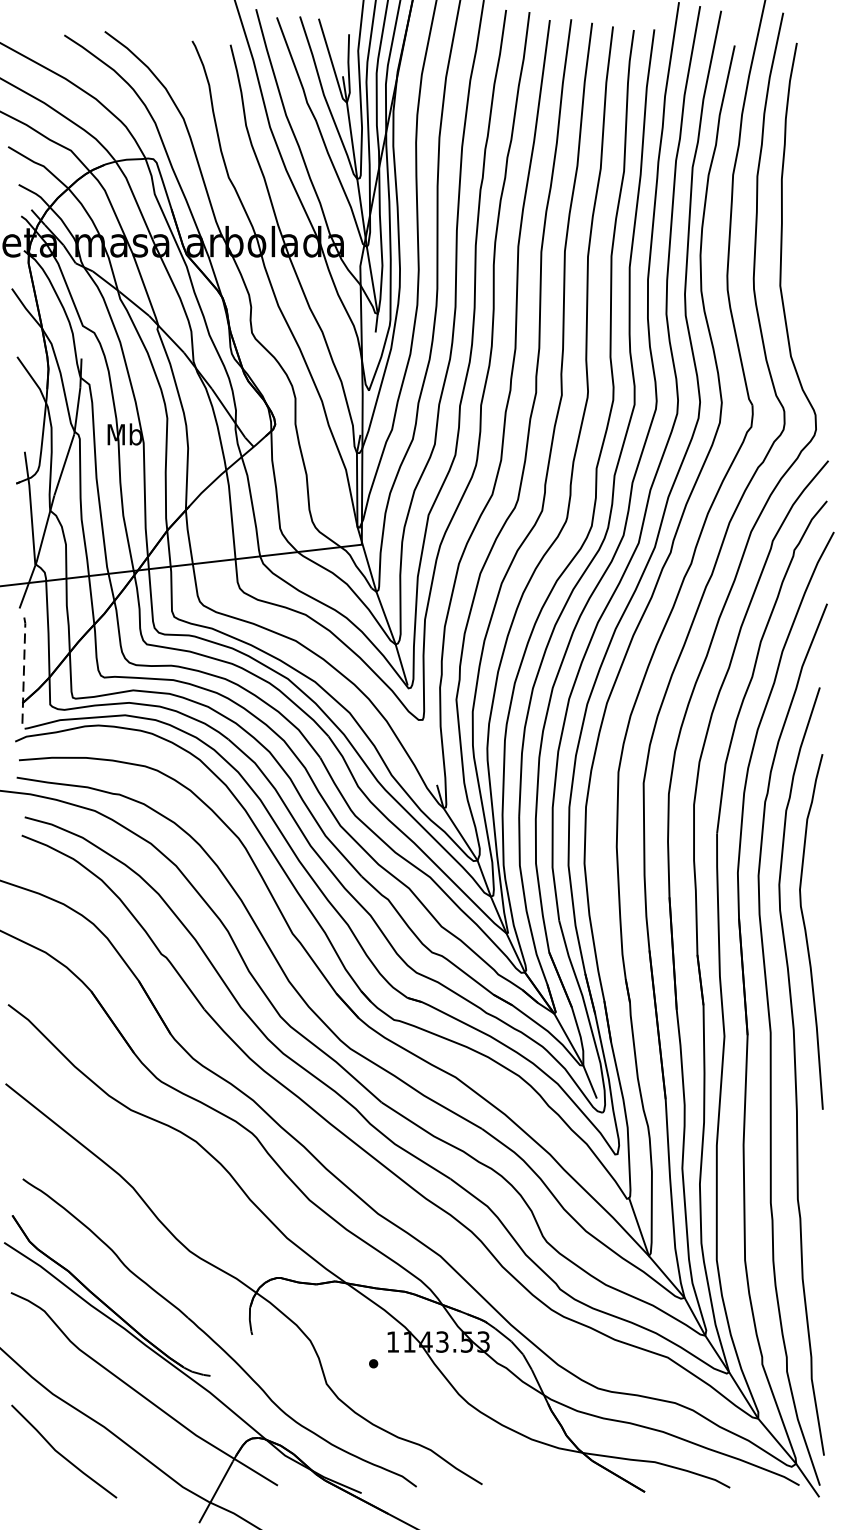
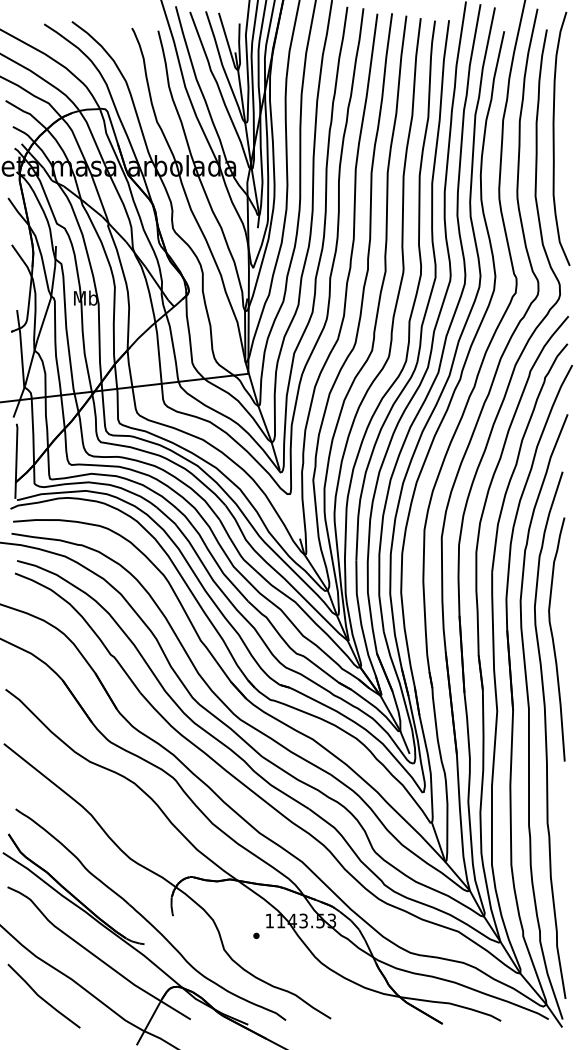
curve: (807, 201) -> (554, 138), added
line: (23, 671) -> (16, 460), dashed -> solid

